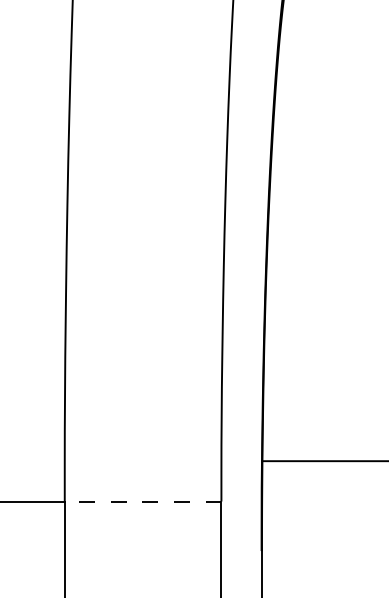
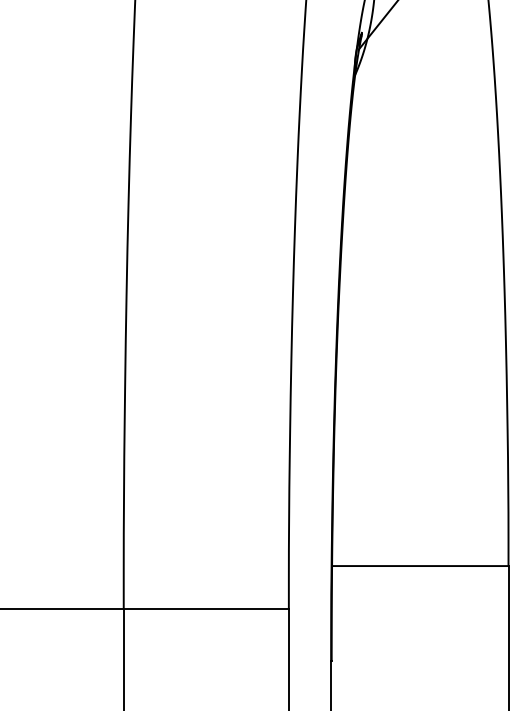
line: (143, 501) -> (206, 608), dashed -> solid

